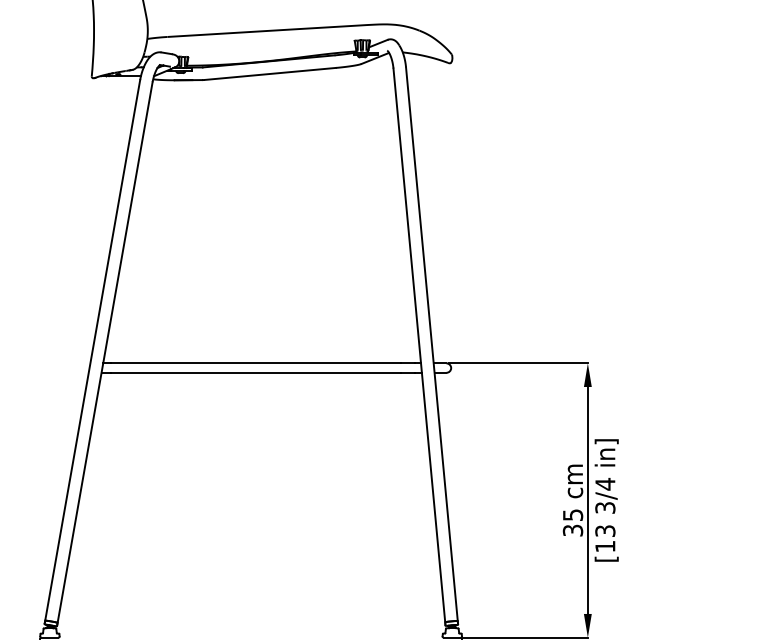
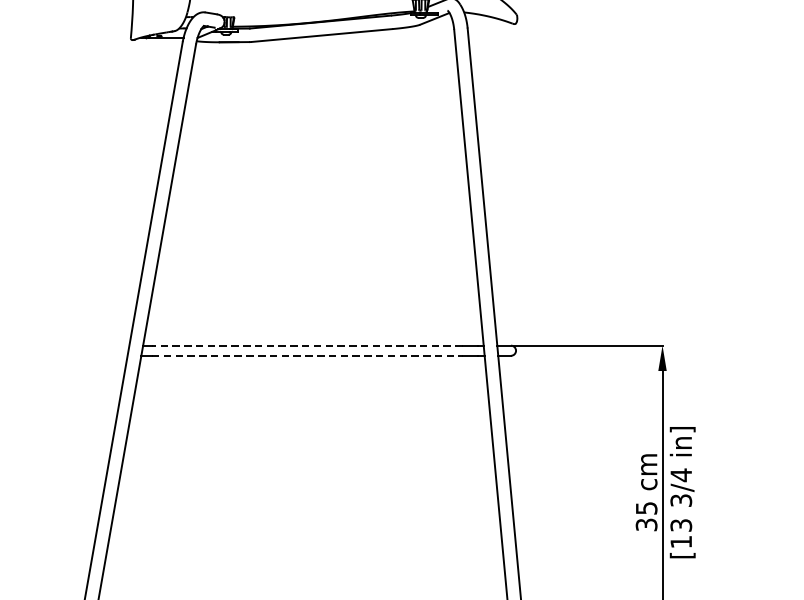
line: (256, 363) -> (307, 345), solid -> dashed
line: (256, 372) -> (307, 355), solid -> dashed

